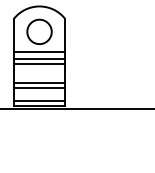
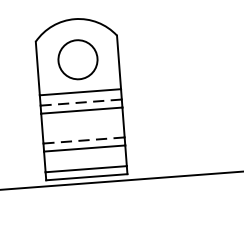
line: (39, 58) -> (81, 102), solid -> dashed
line: (39, 82) -> (83, 140), solid -> dashed

